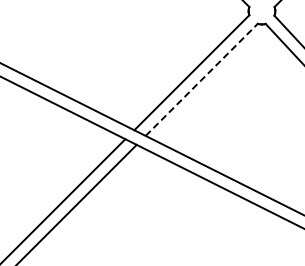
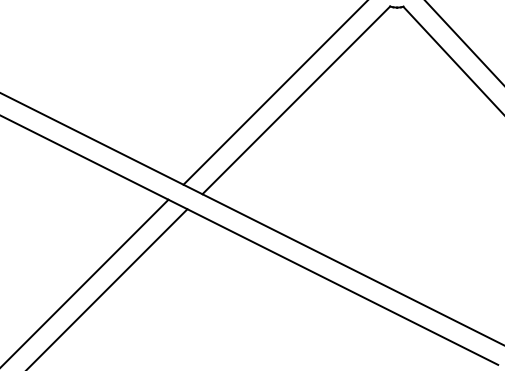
line: (202, 79) -> (297, 99), dashed -> solid

